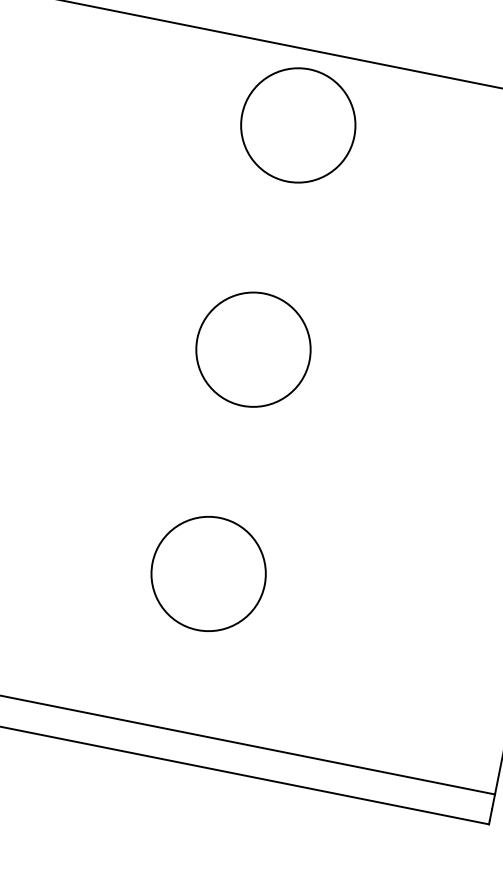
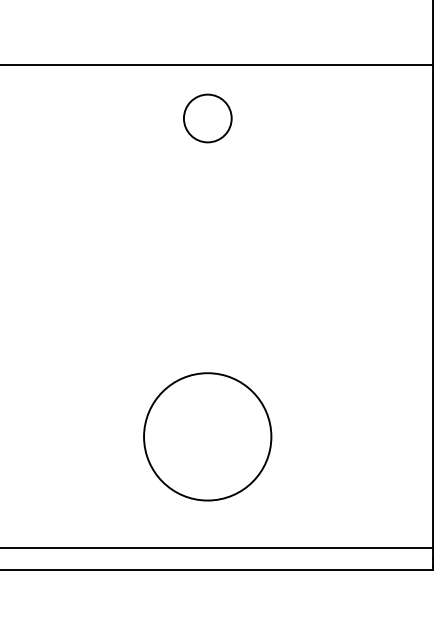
circle: (298, 125) -> (207, 118), size x0.6
circle: (253, 349) -> (207, 277), removed
circle: (208, 573) -> (207, 436), size x1.6

